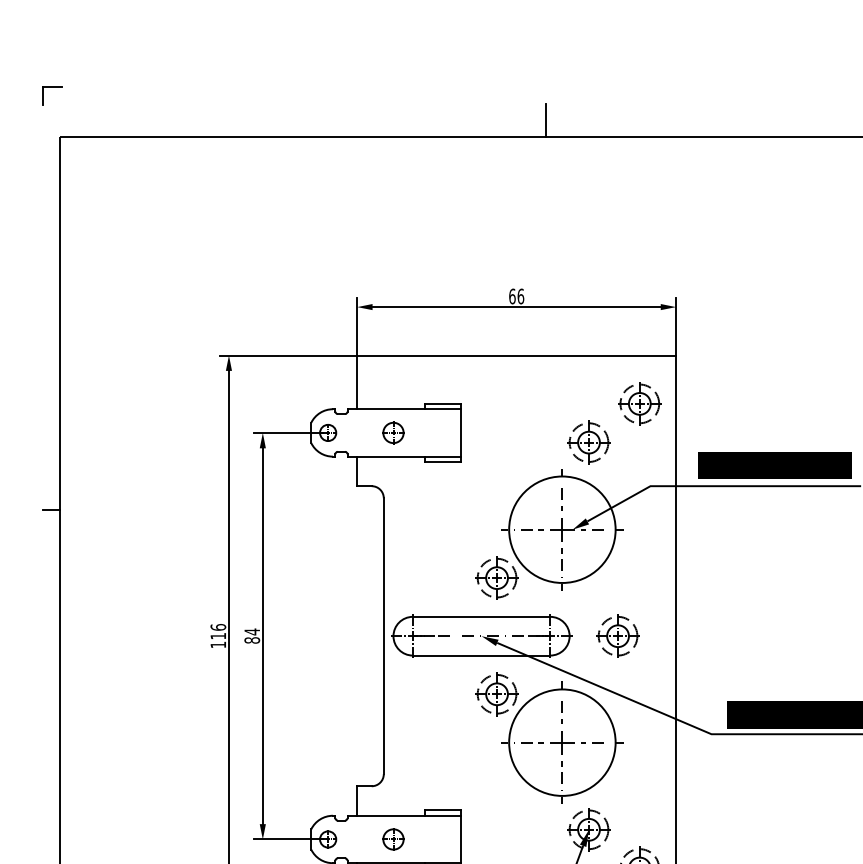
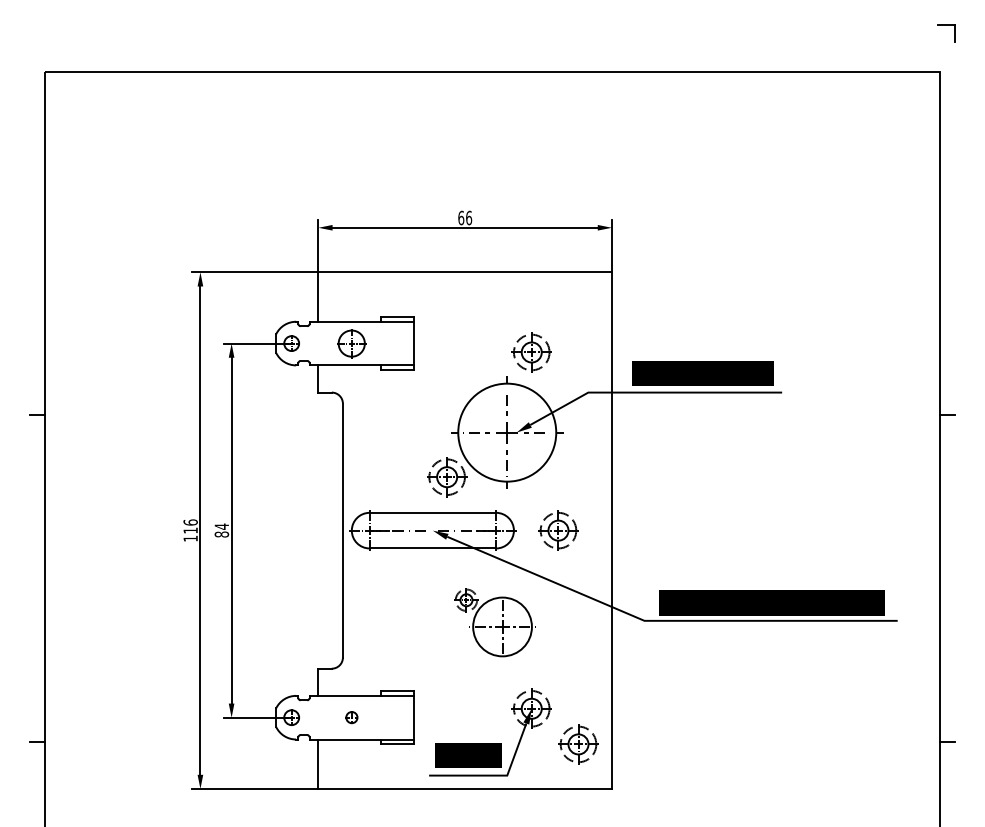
part: (52, 87) -> (38, 25), removed
line: (546, 119) -> (492, 55), removed
part: (639, 403) -> (578, 316), removed
part: (393, 432) -> (351, 343), size x1.4
part: (549, 738) -> (495, 624), size x0.6
part: (393, 839) -> (351, 717), size x0.6

